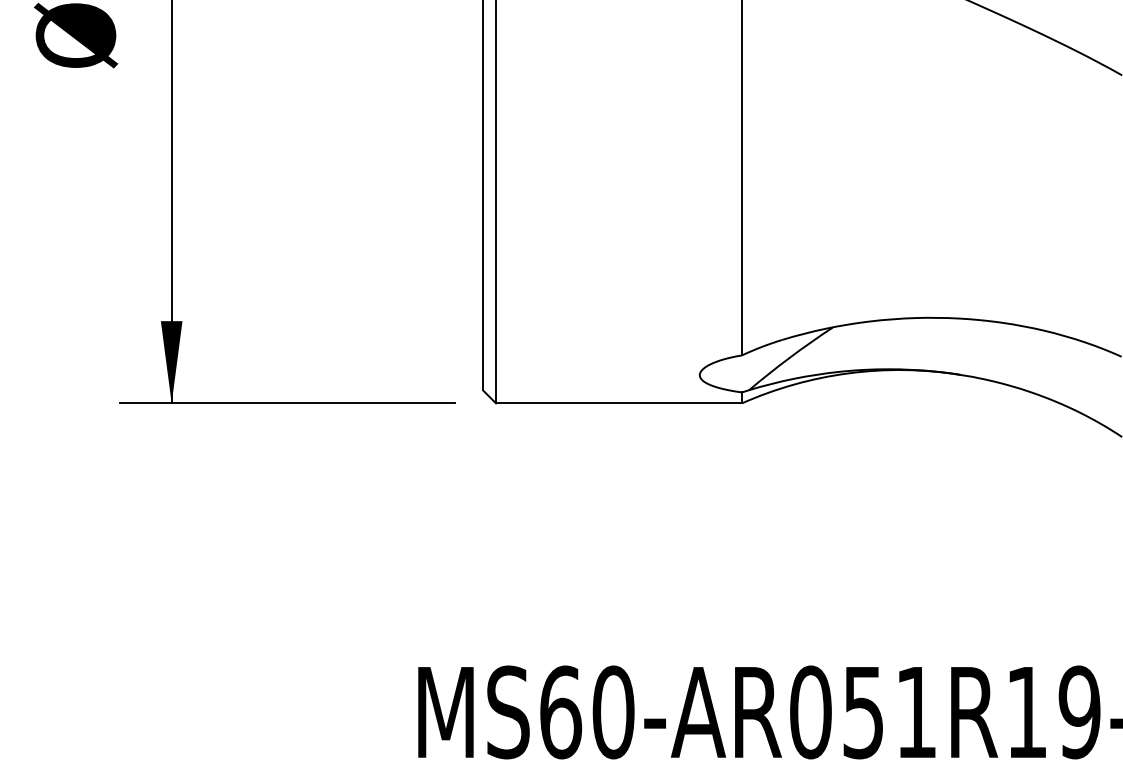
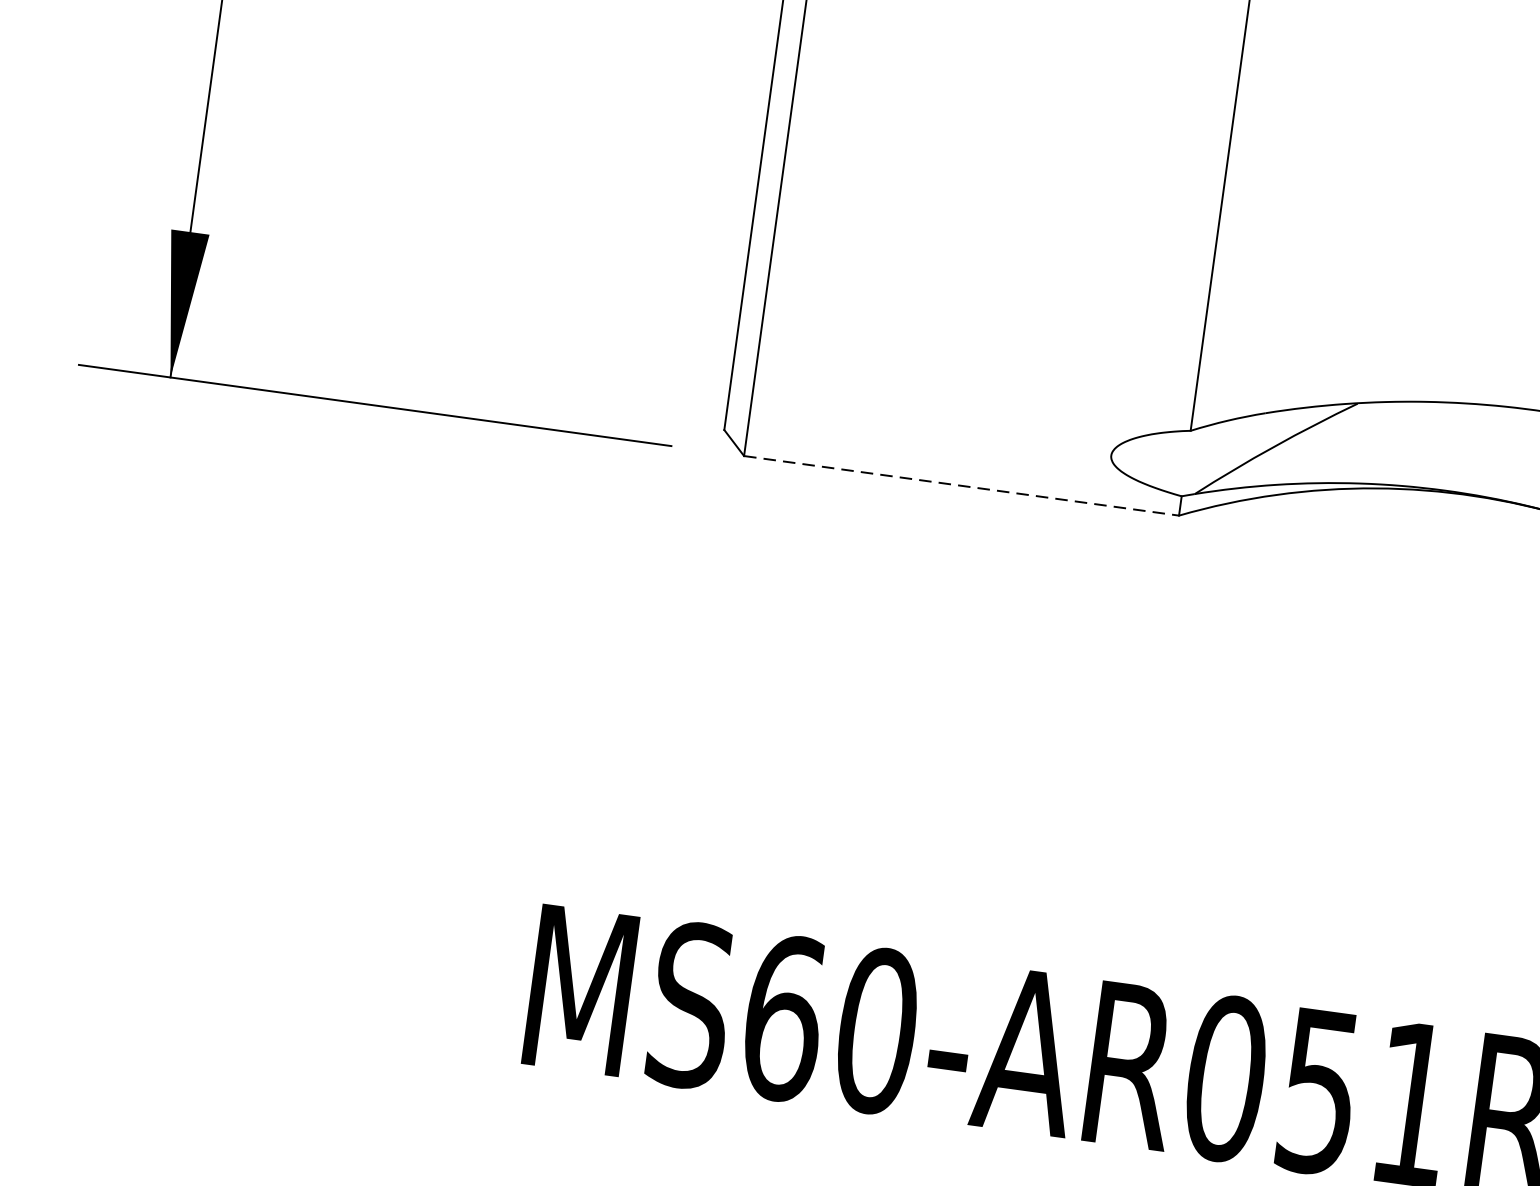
line: (619, 403) -> (962, 486), solid -> dashed

